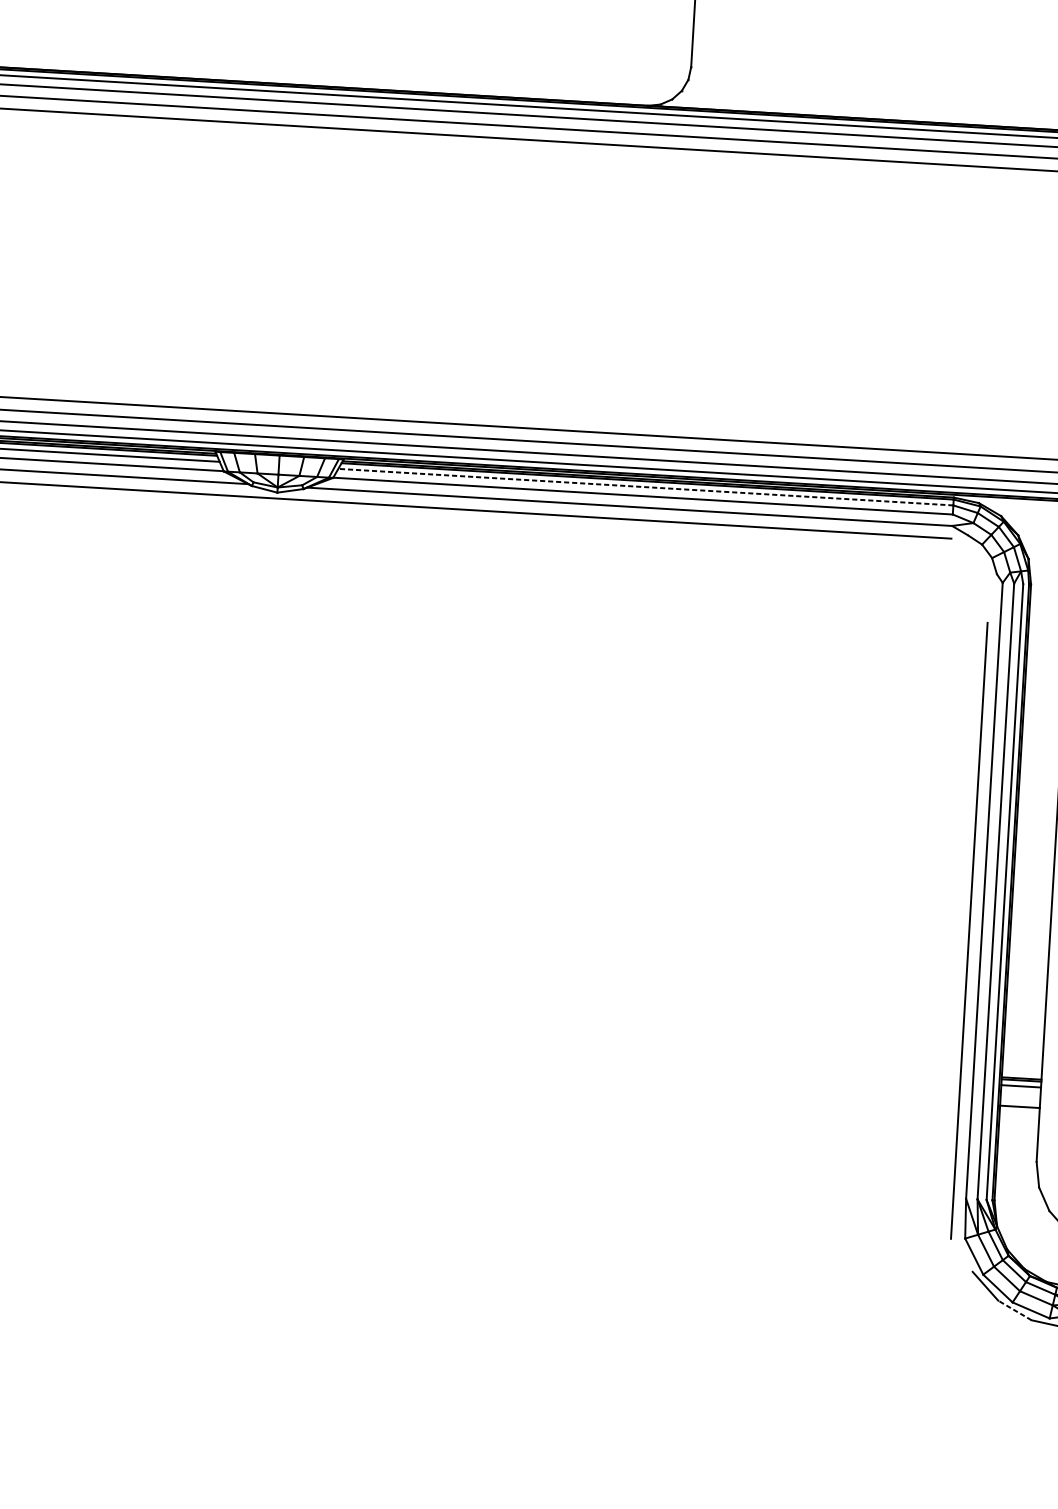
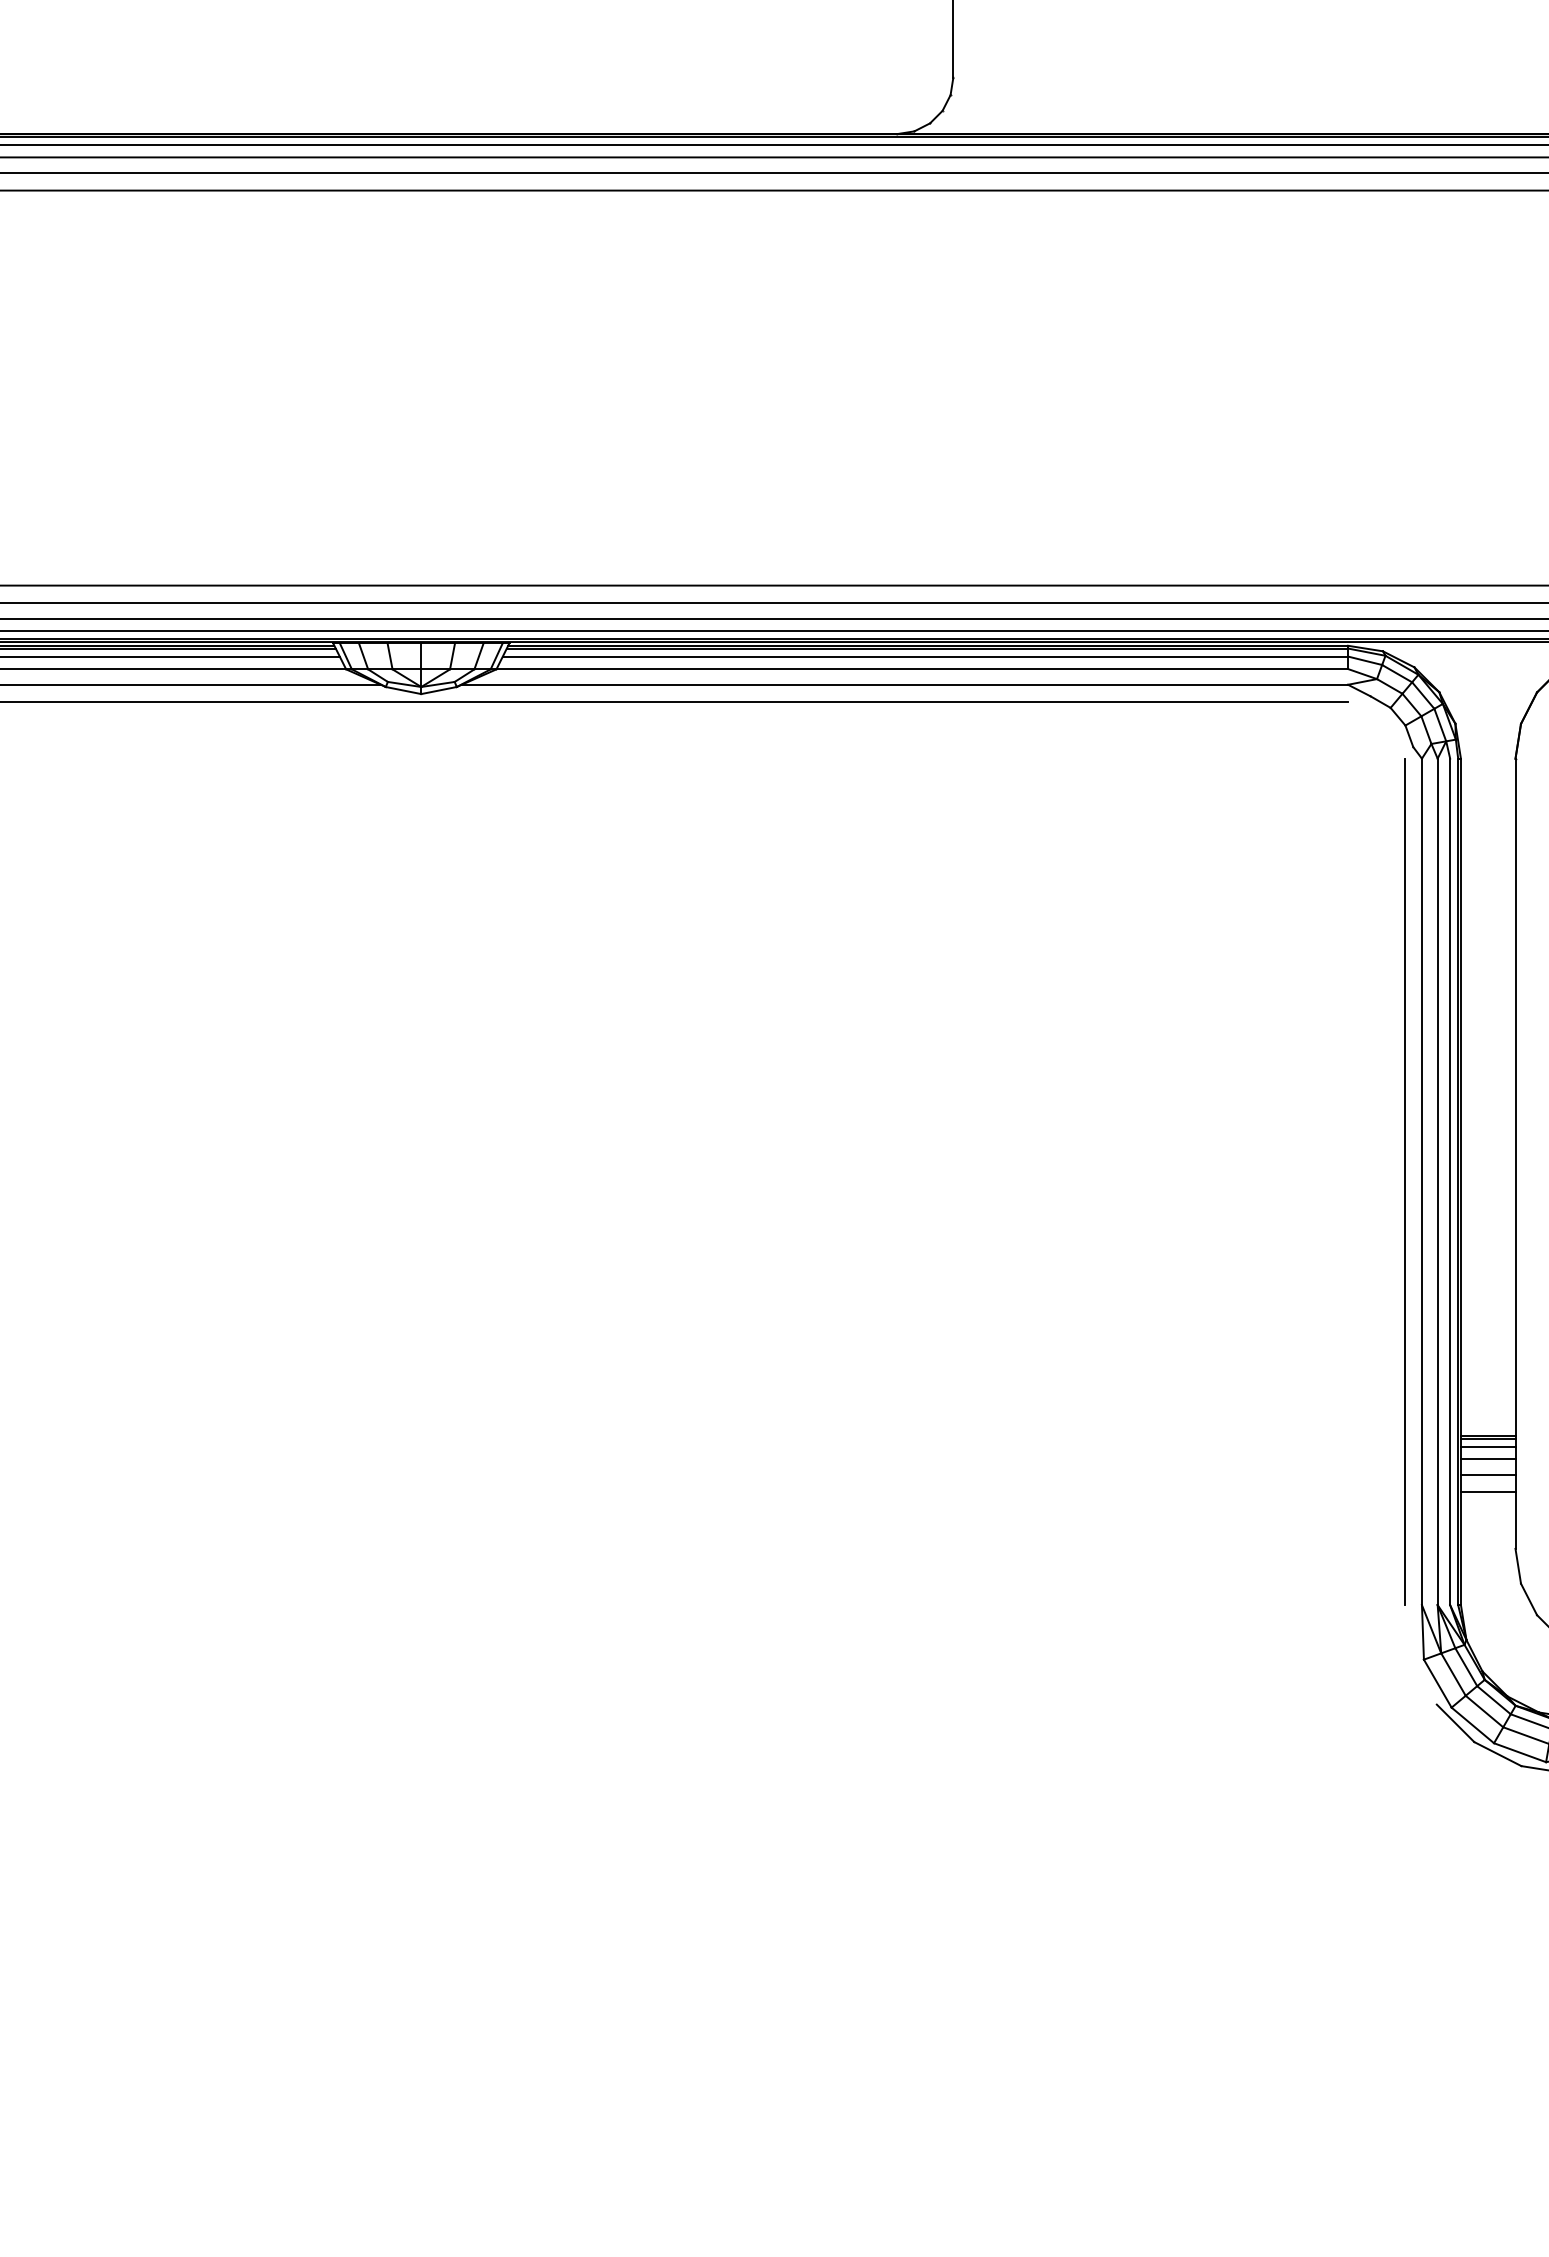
line: (645, 487) -> (925, 656), dashed -> solid
line: (969, 930) -> (1404, 1181), moved
line: (1020, 1095) -> (1487, 1459), added
line: (1018, 1119) -> (1487, 1492), added
line: (1014, 1310) -> (1497, 1753), dashed -> solid

